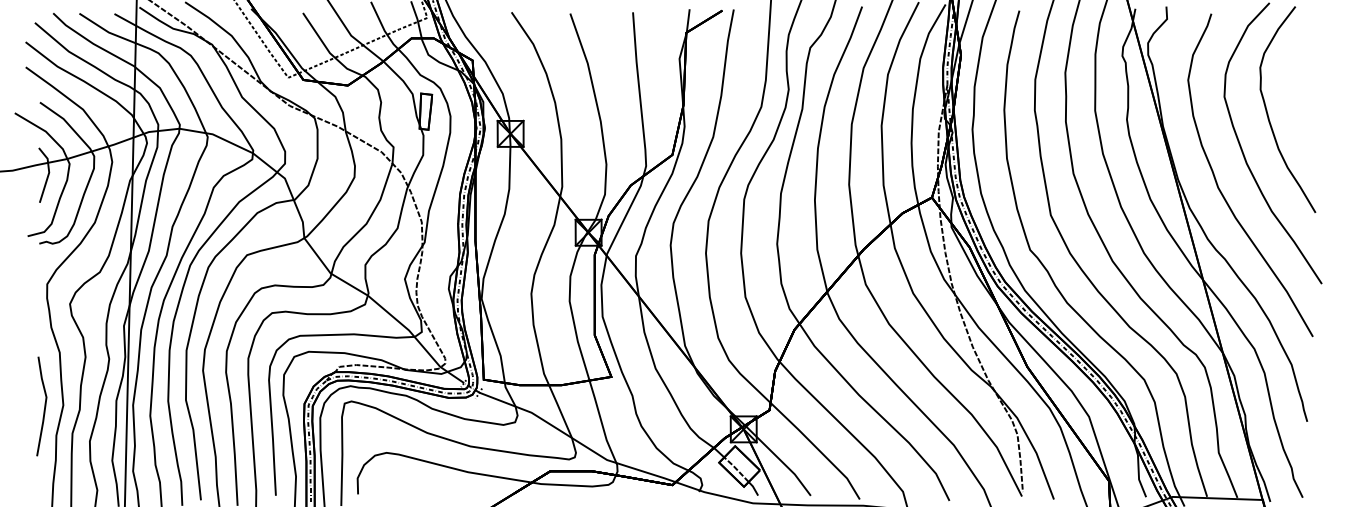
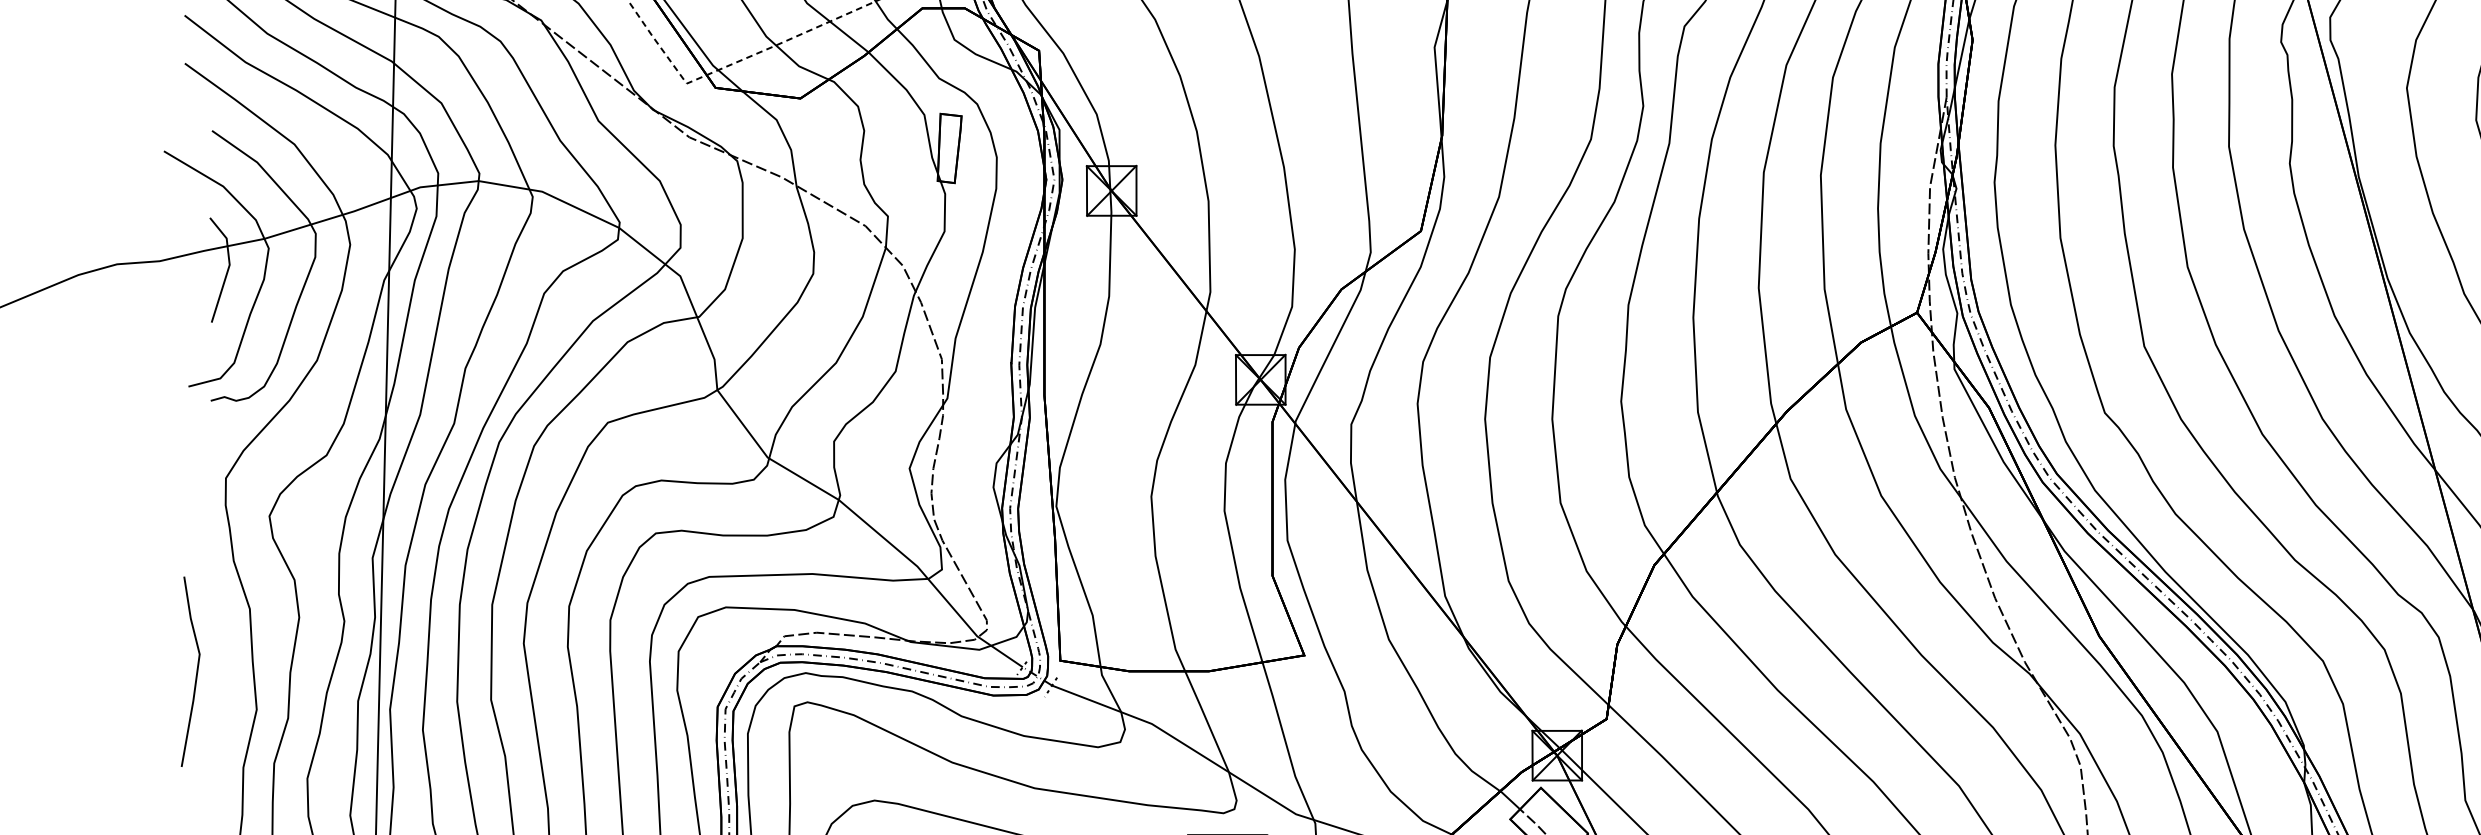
line: (44, 406) -> (195, 671), moved

